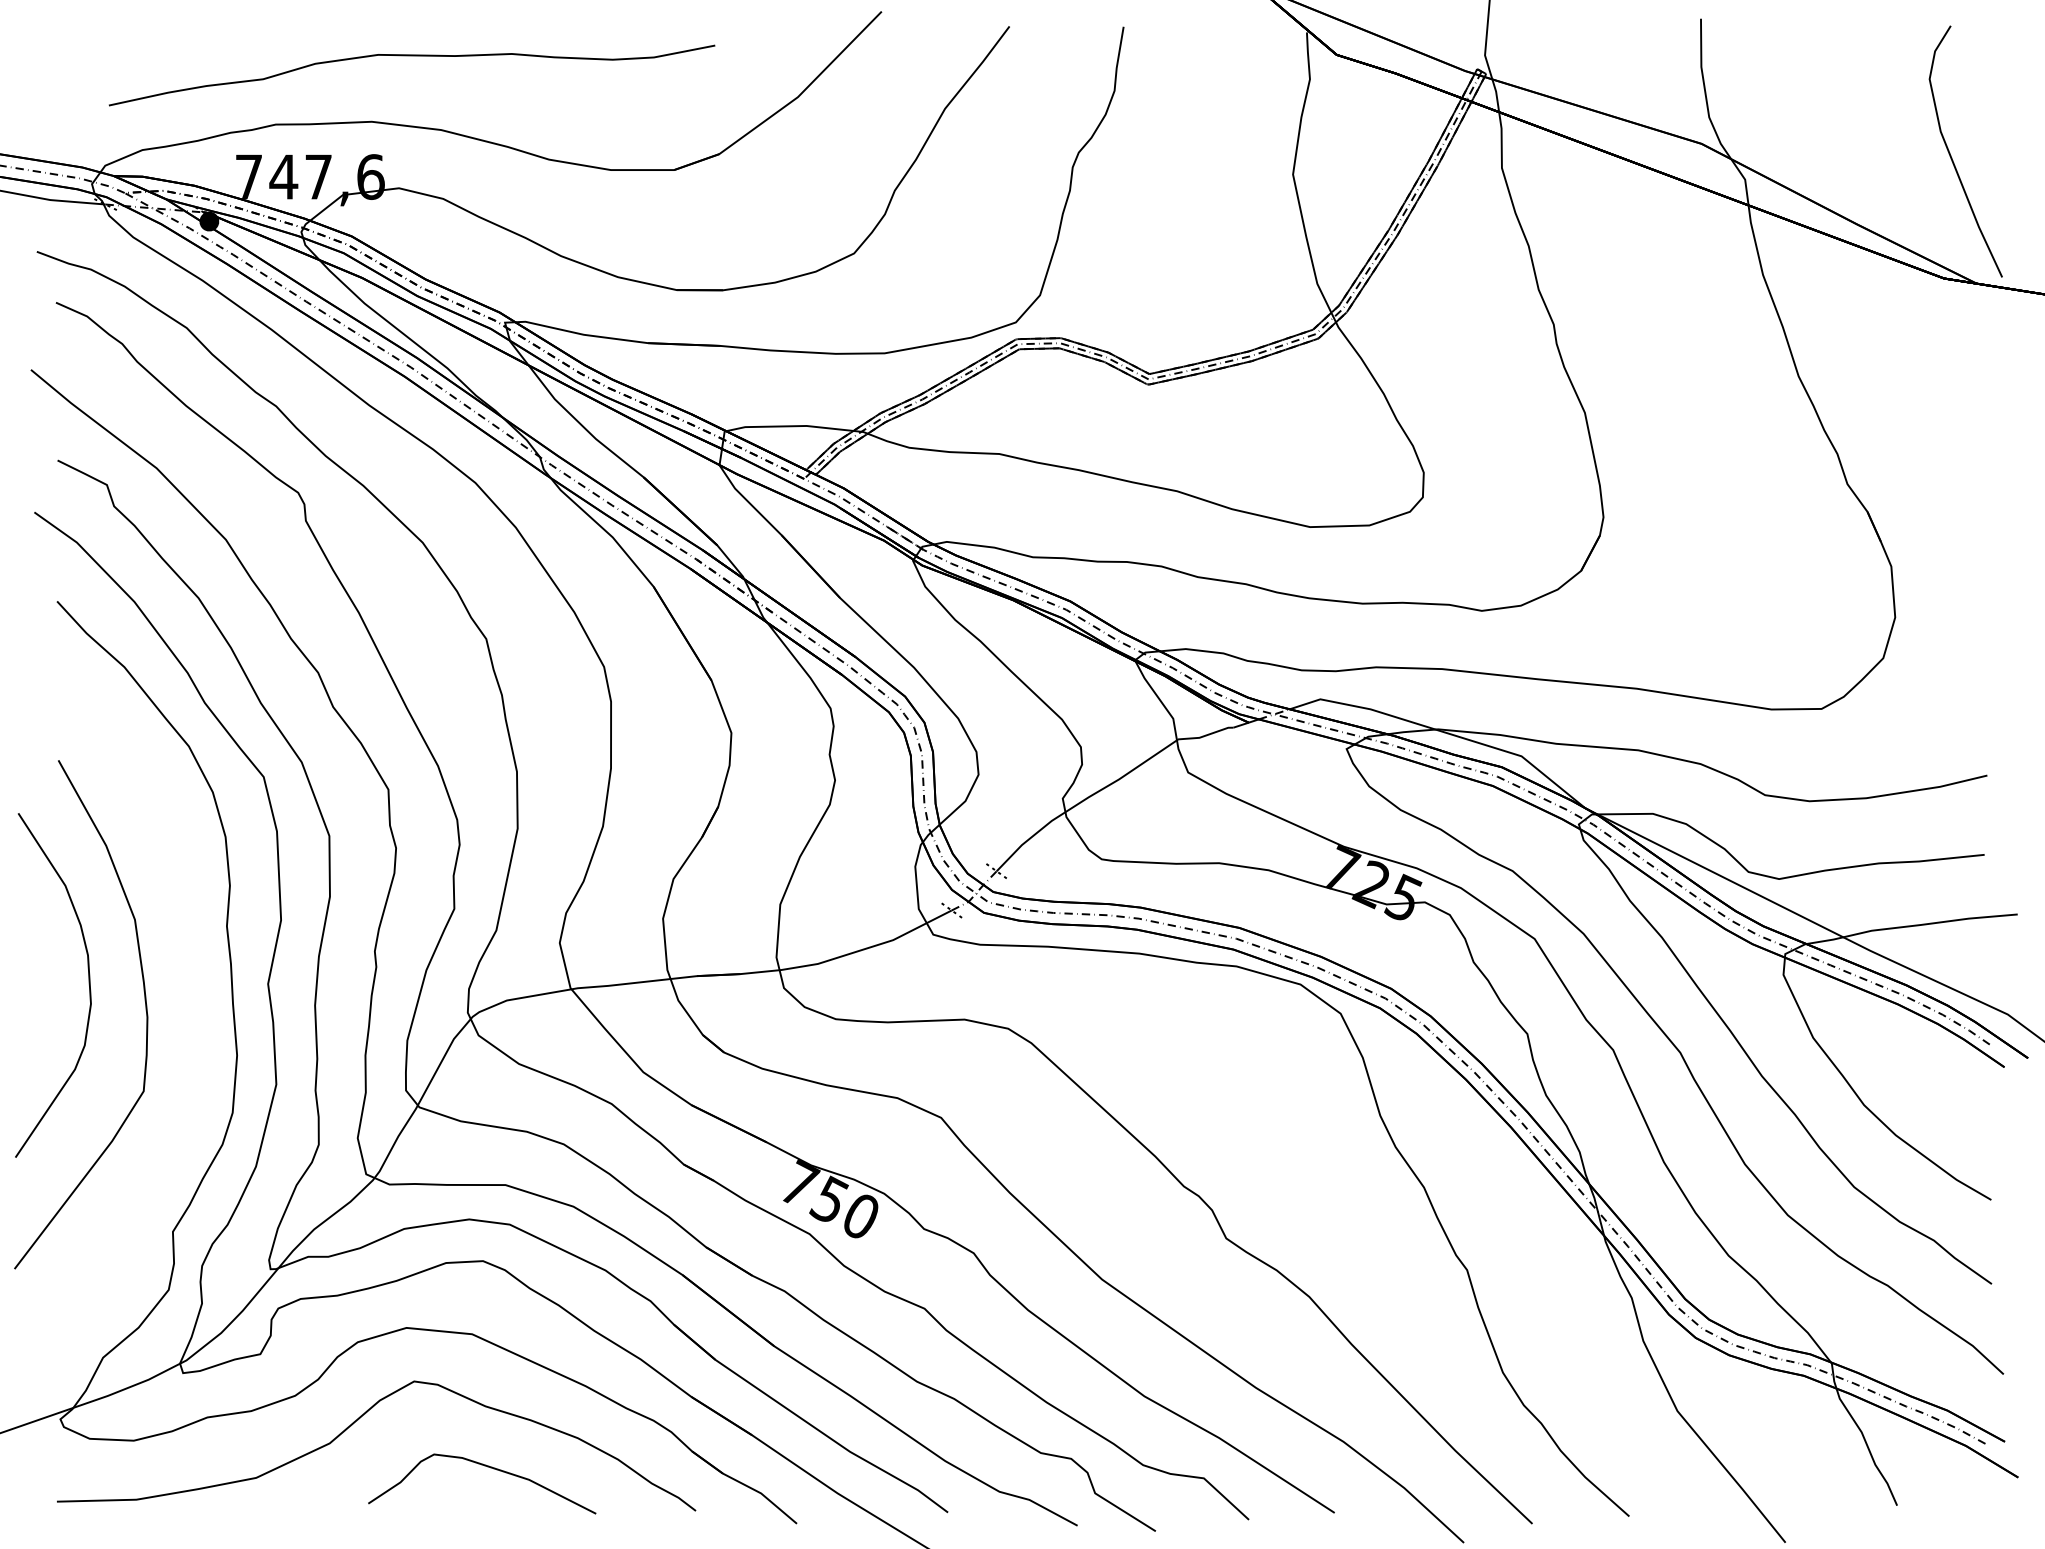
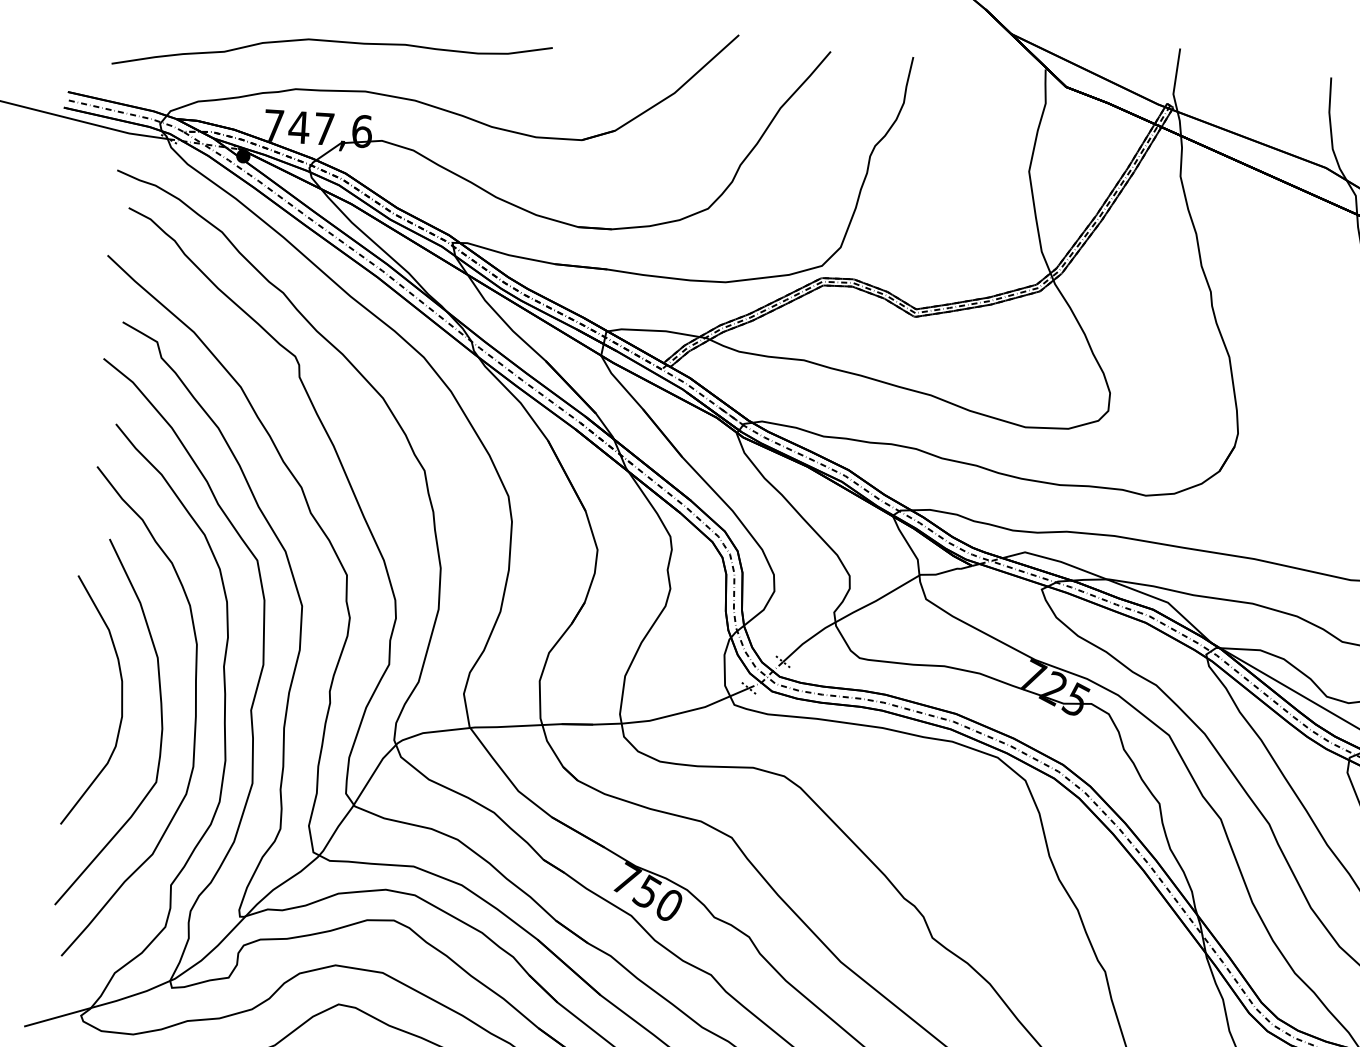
curve: (412, 56) -> (333, 42), moved
curve: (191, 1000) -> (194, 718), added

